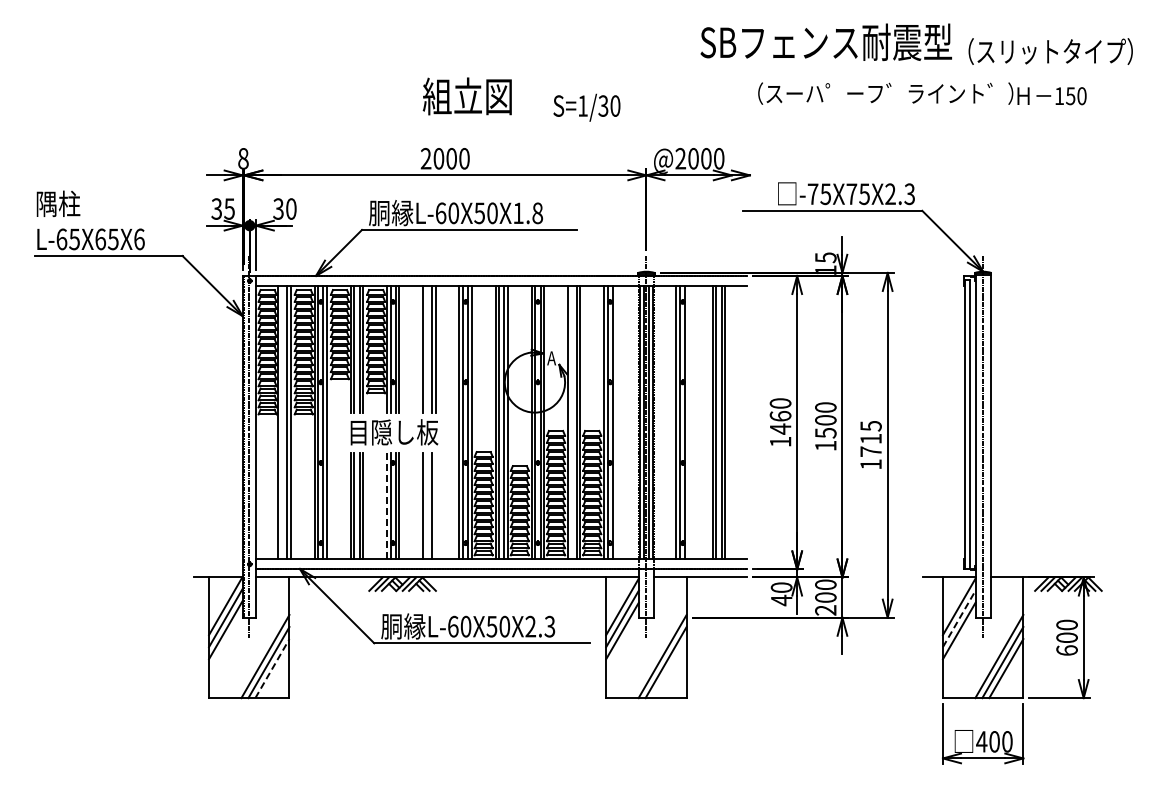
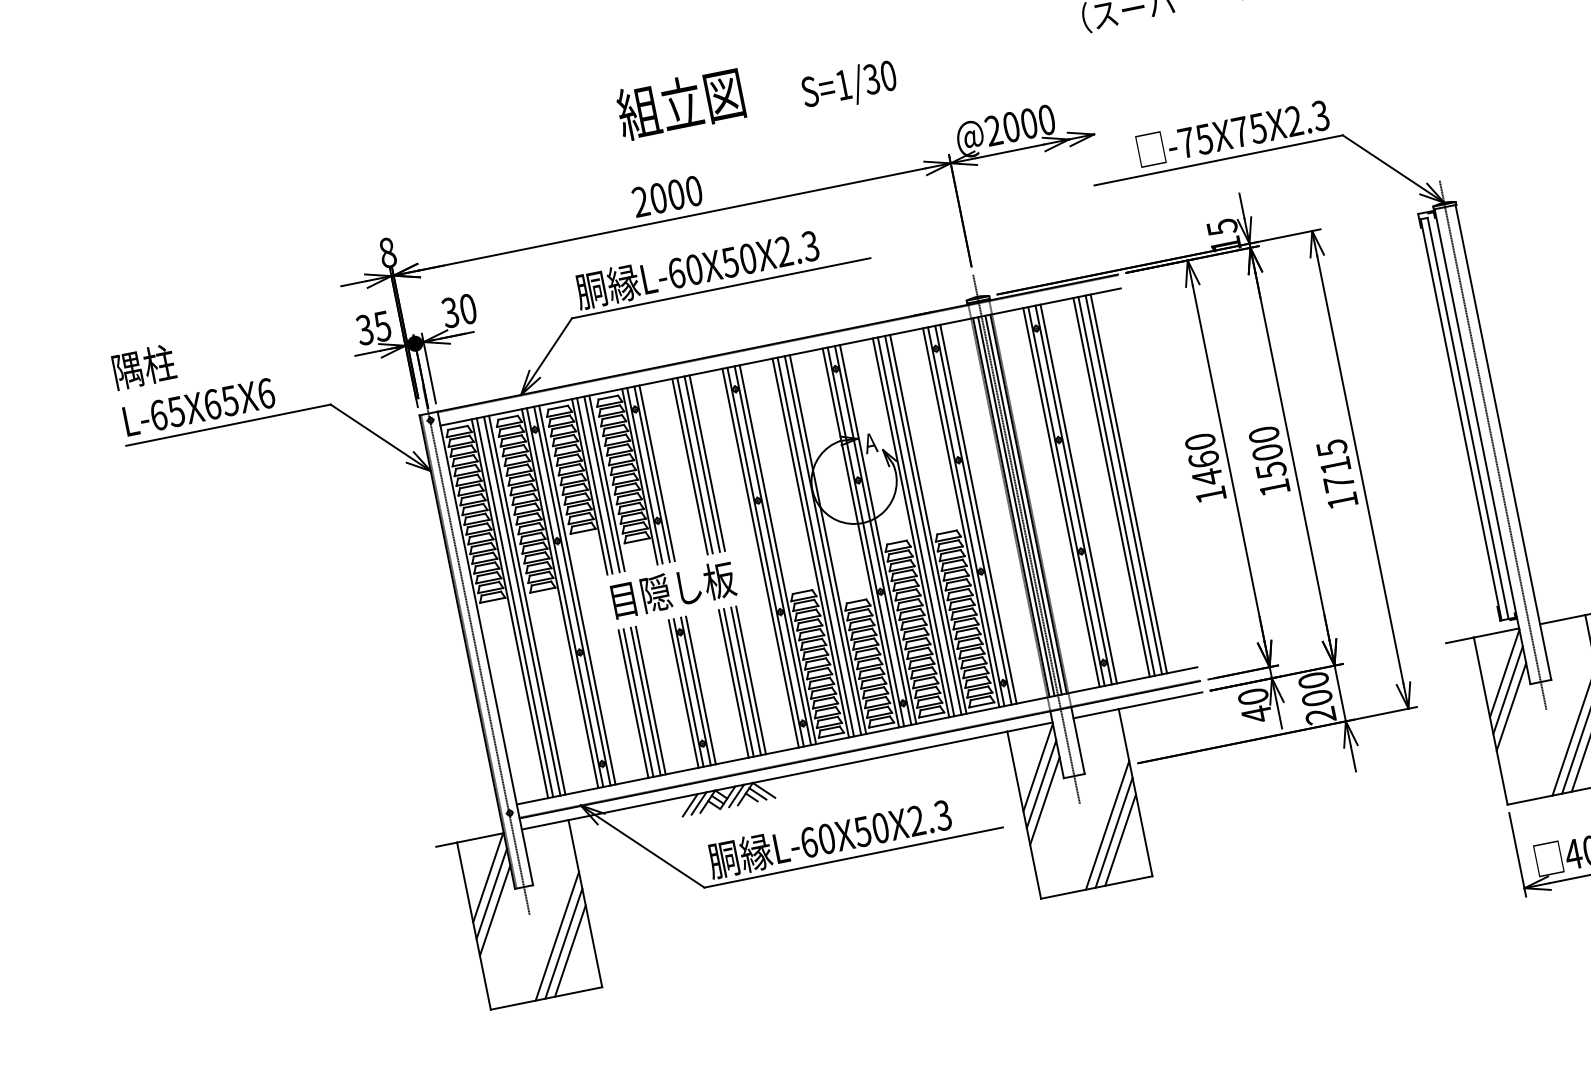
text: (528, 212) -> (797, 247), L-60X50X1.8 -> L-60X50X2.3
line: (426, 348) -> (694, 464), added
line: (282, 422) -> (515, 607), added
line: (571, 422) -> (915, 526), added
line: (616, 422) -> (978, 514), added
line: (688, 422) -> (1078, 493), added
line: (426, 505) -> (738, 682), added
line: (435, 505) -> (750, 679), added
line: (386, 506) -> (683, 694), dashed -> solid
line: (959, 618) -> (1508, 689), dashed -> solid
line: (272, 668) -> (570, 950), dashed -> solid
line: (669, 668) -> (1120, 840), added

